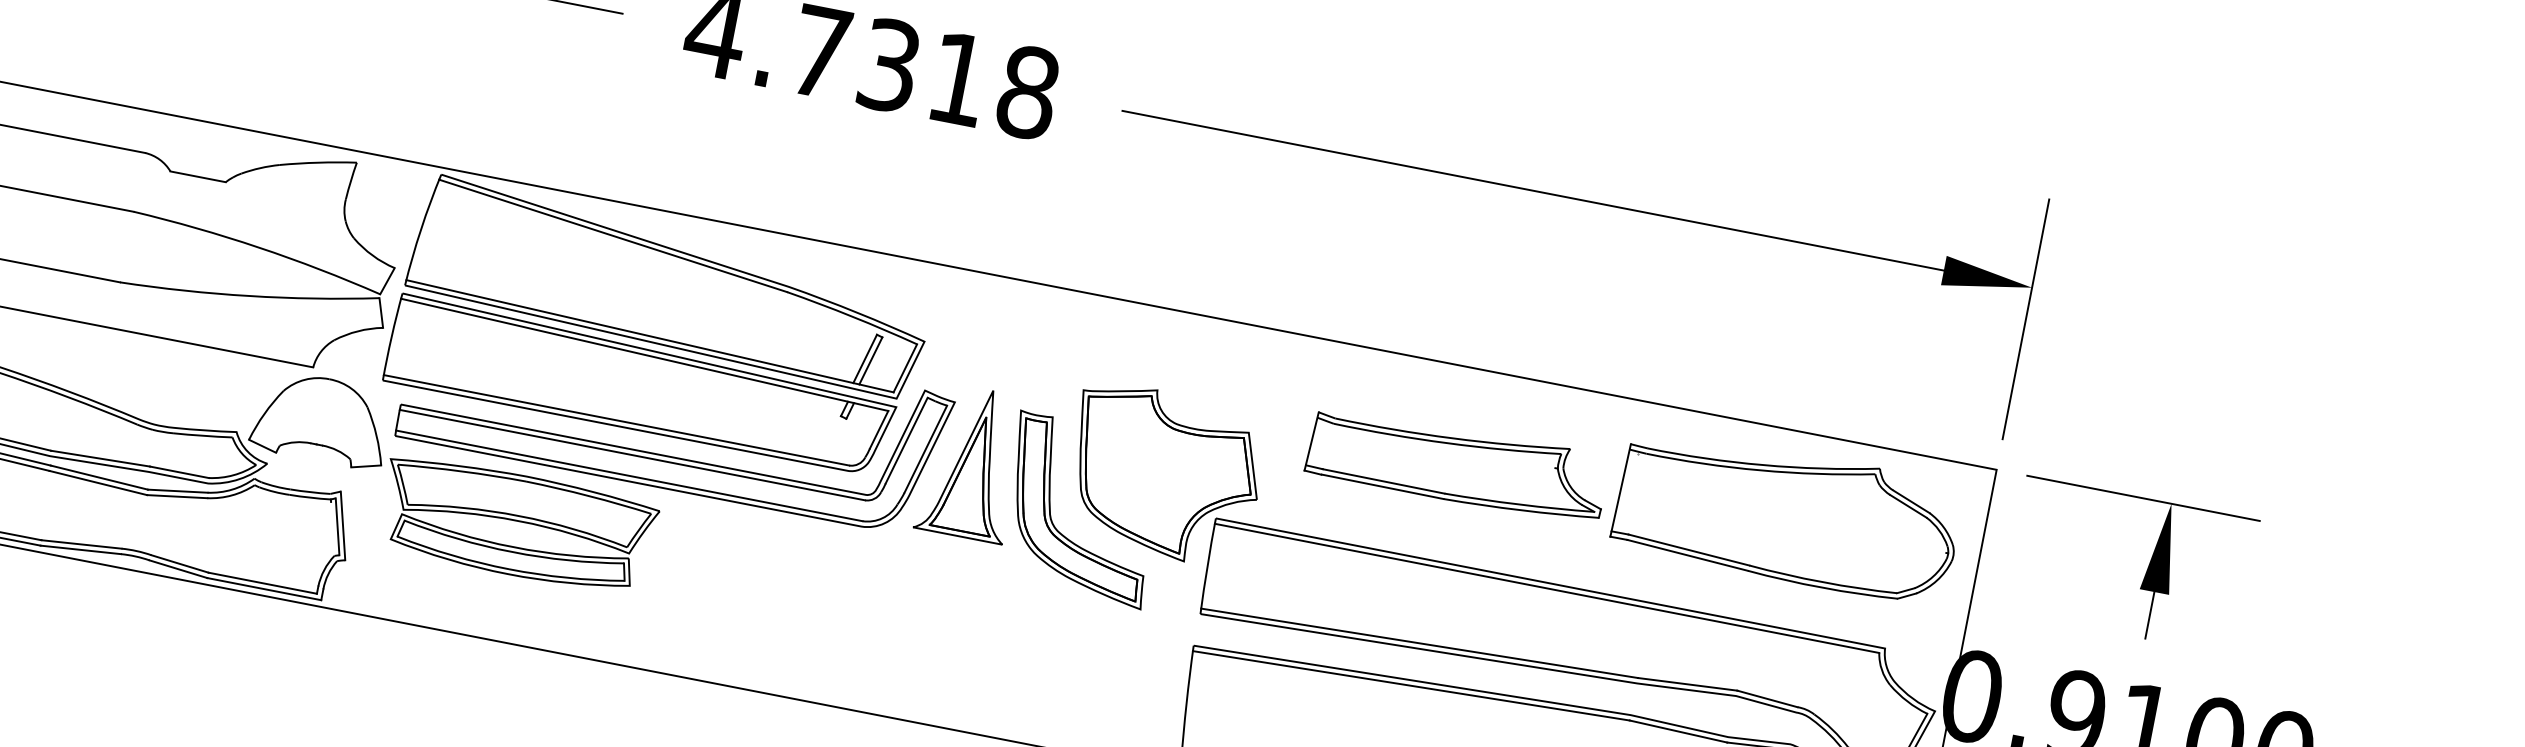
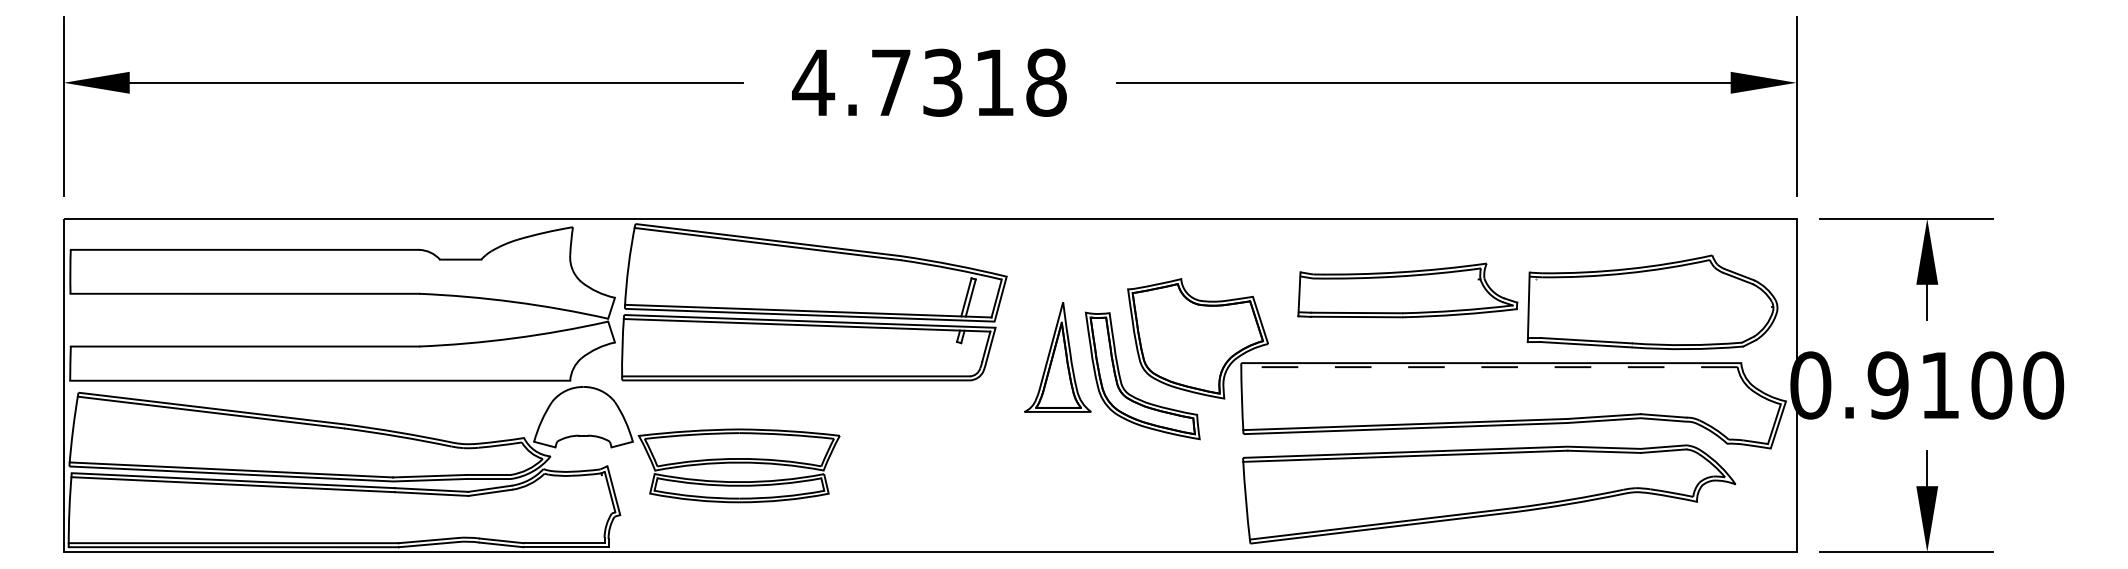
part: (667, 455) -> (837, 394), removed
part: (1787, 514) -> (1652, 301), moved
line: (1546, 588) -> (1489, 367), solid -> dashed

